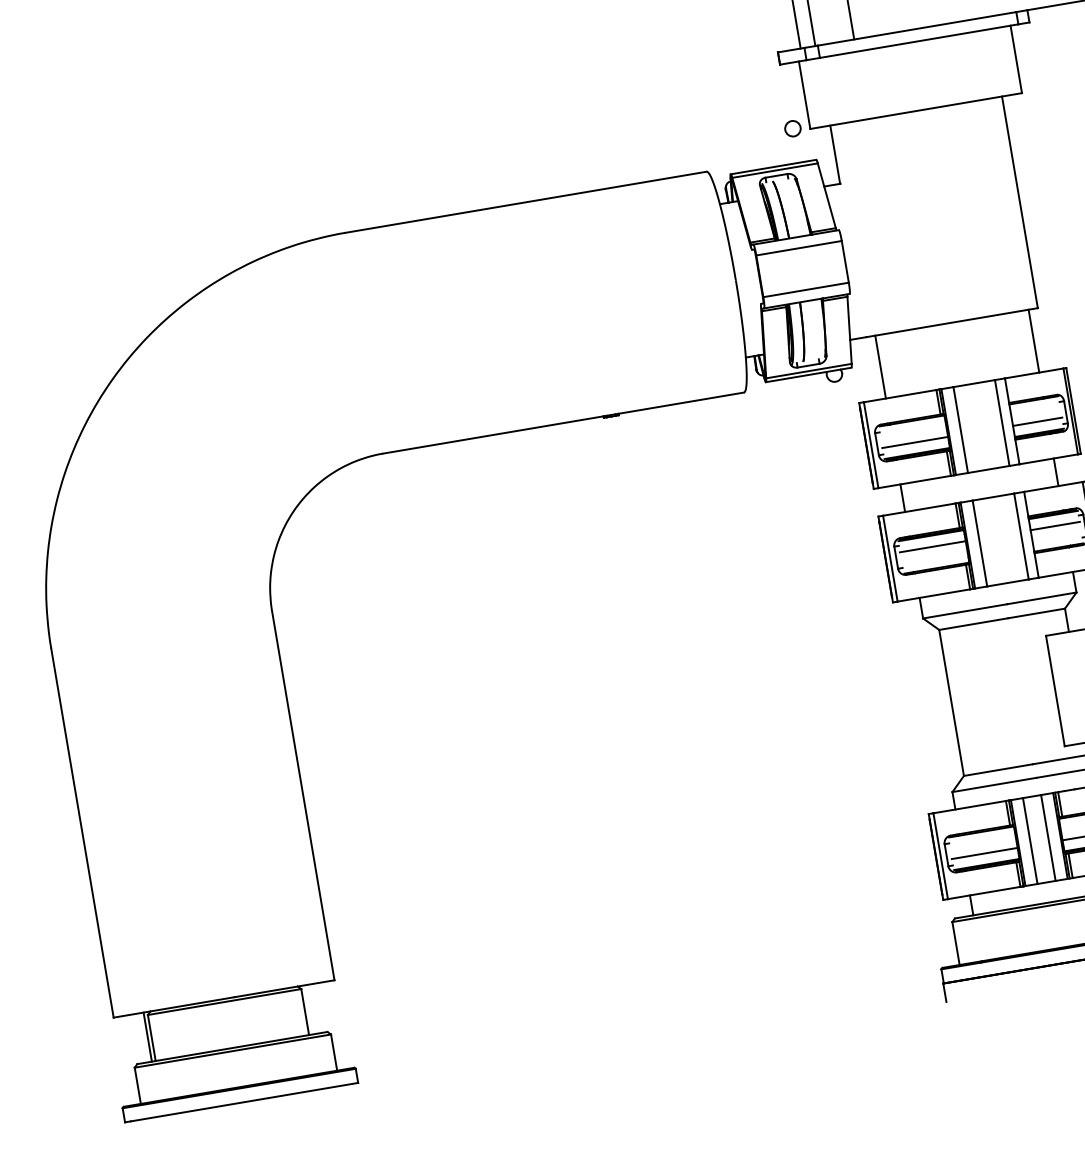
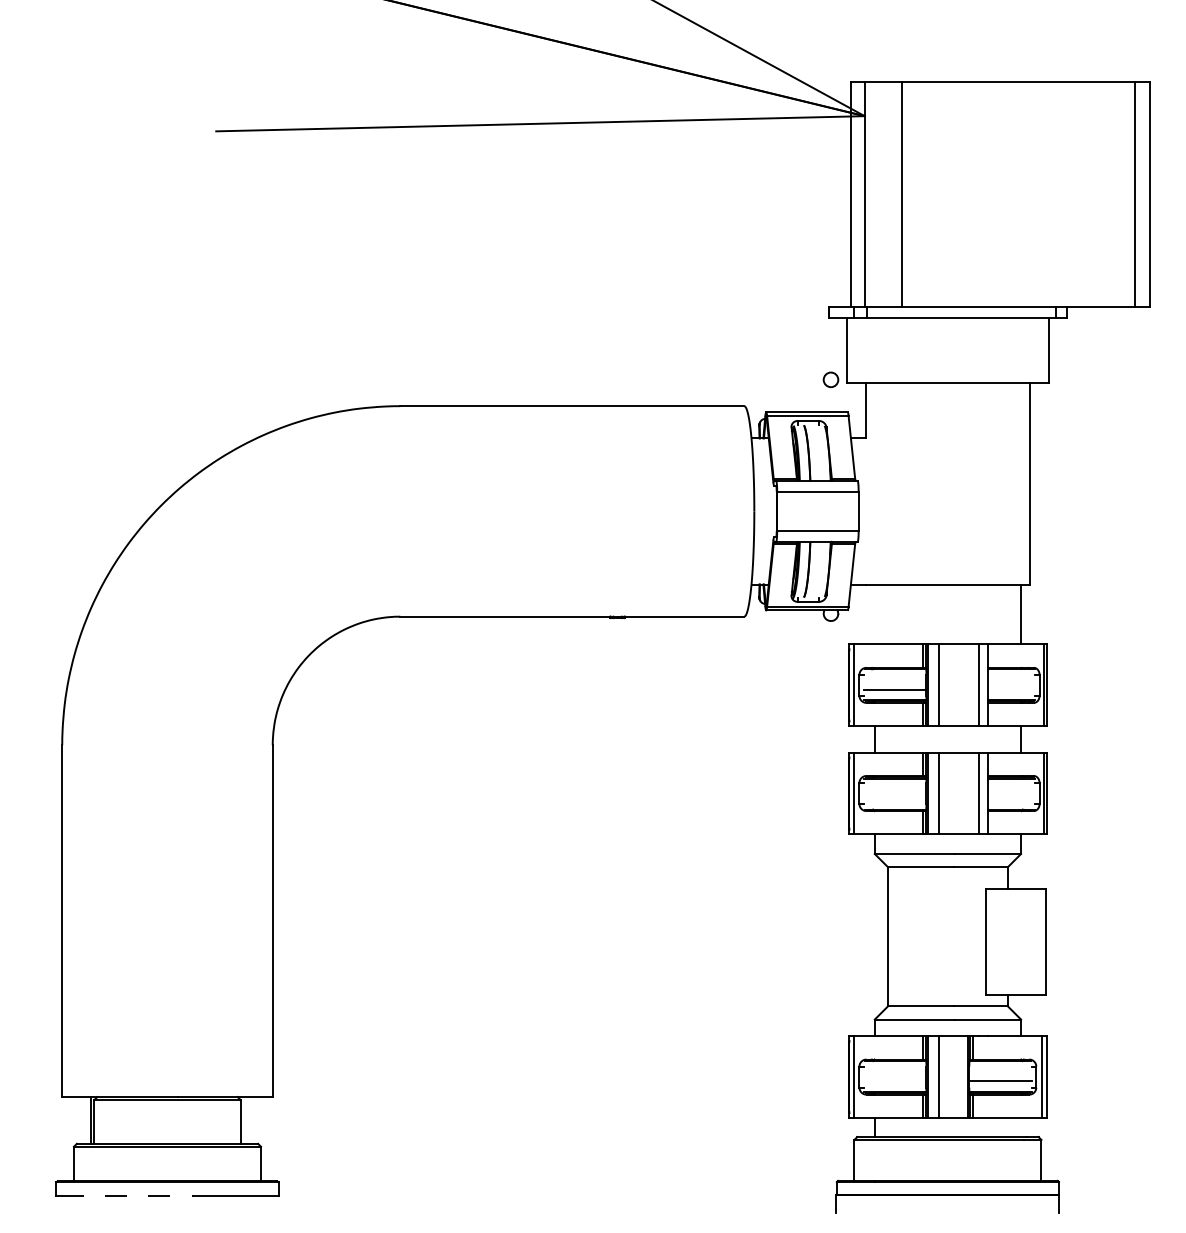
line: (880, 367) -> (874, 614), removed
line: (1037, 421) -> (1011, 689), removed
line: (1055, 526) -> (1011, 789), removed
line: (932, 547) -> (894, 789), removed
line: (1048, 838) -> (956, 1077), removed
line: (984, 853) -> (894, 1081), removed
line: (199, 1109) -> (127, 1195), solid -> dashed

